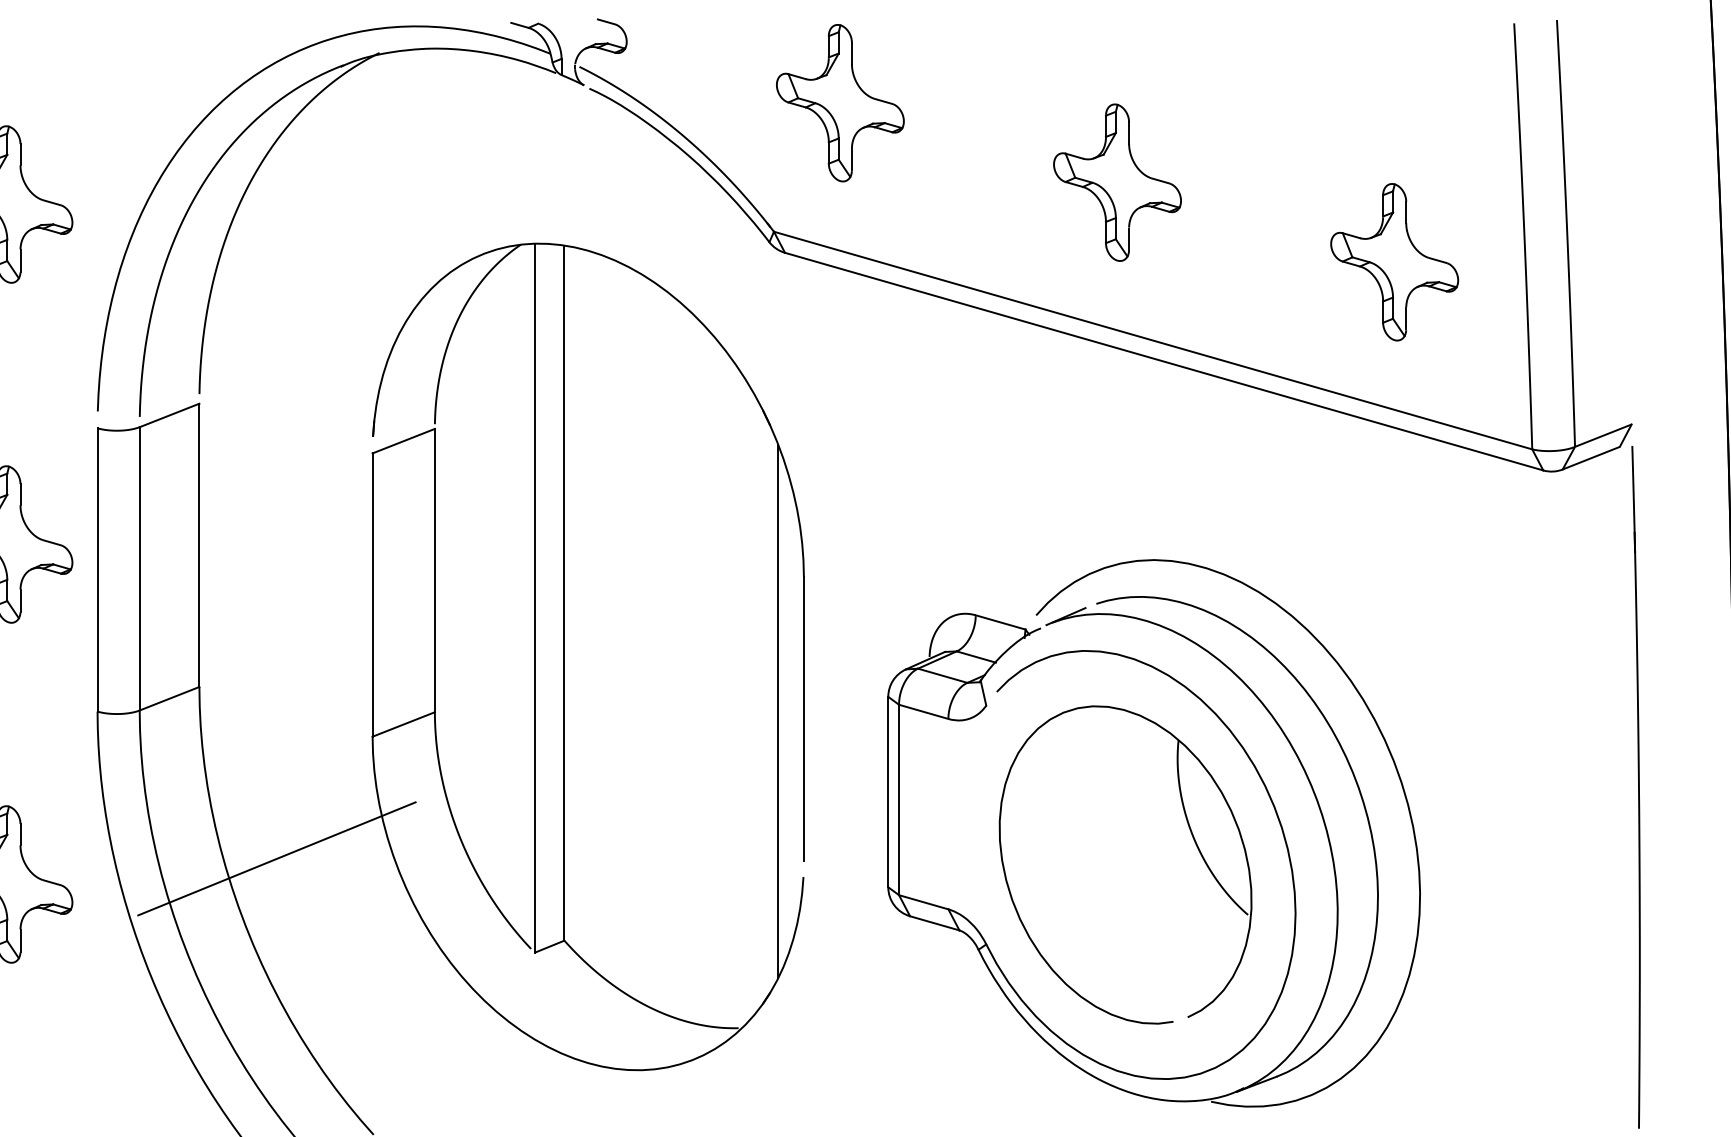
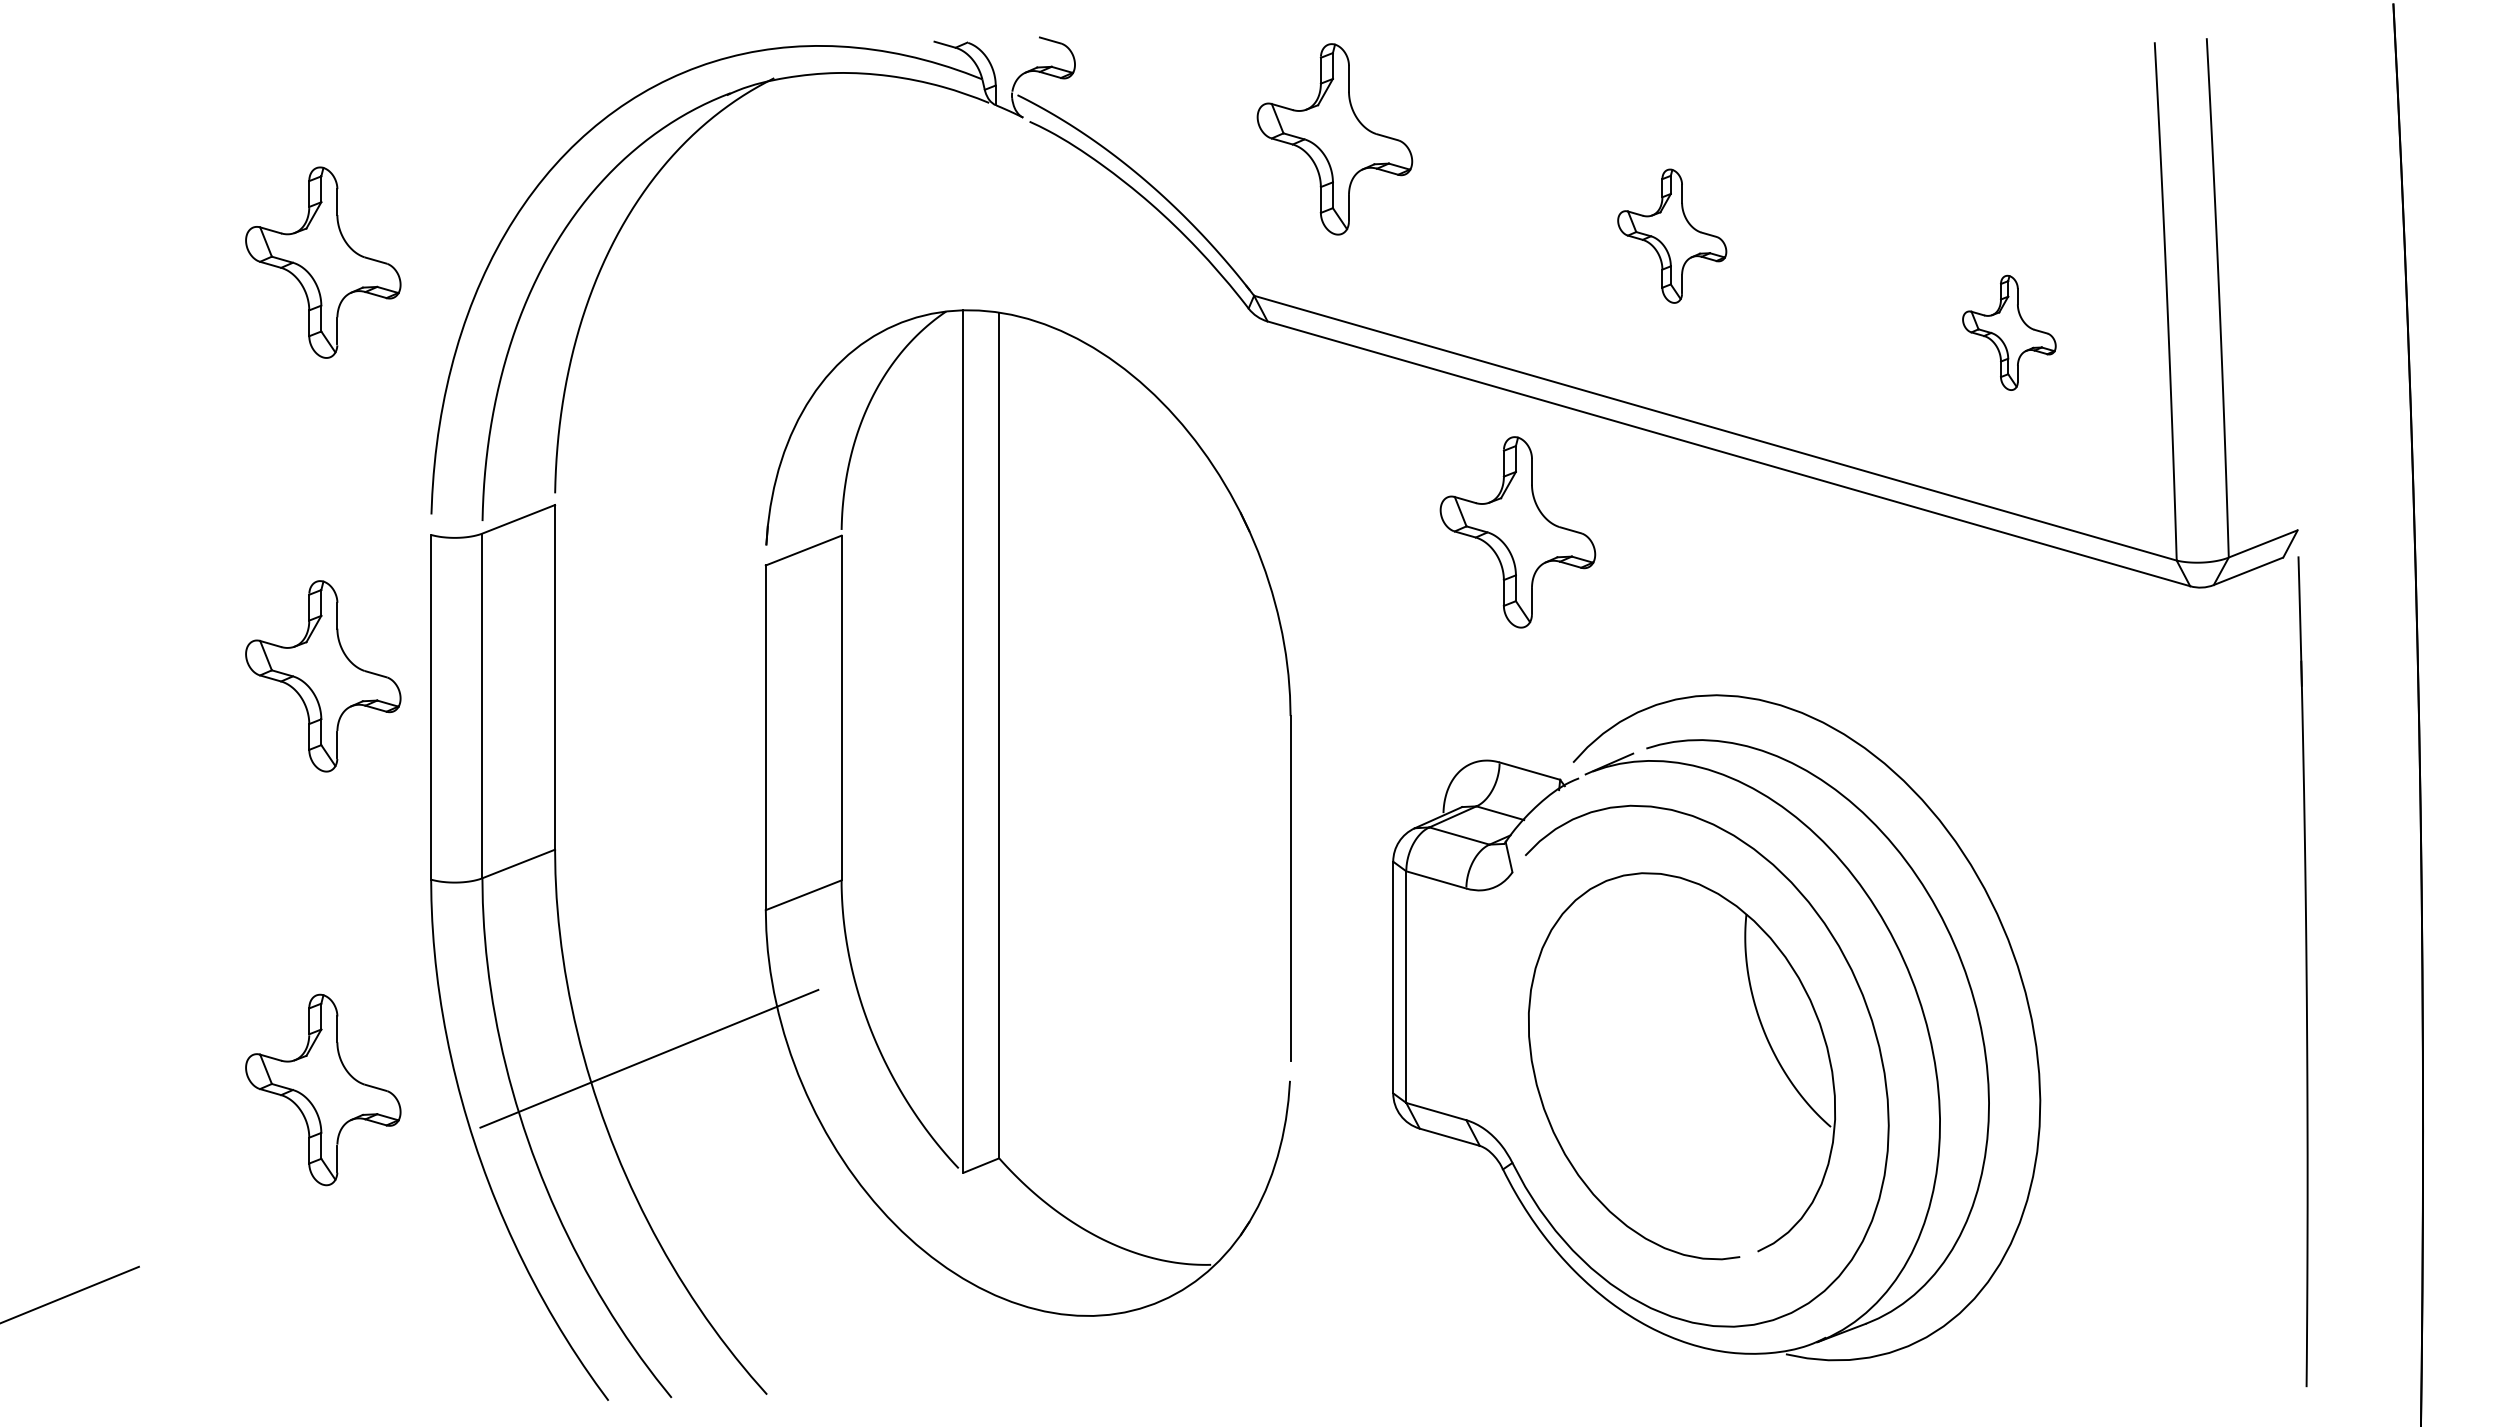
part: (1117, 183) -> (1672, 236), size x0.7
part: (1394, 261) -> (2009, 332), size x0.6
part: (990, 426) -> (1517, 532), added
line: (778, 711) -> (1259, 879), removed

